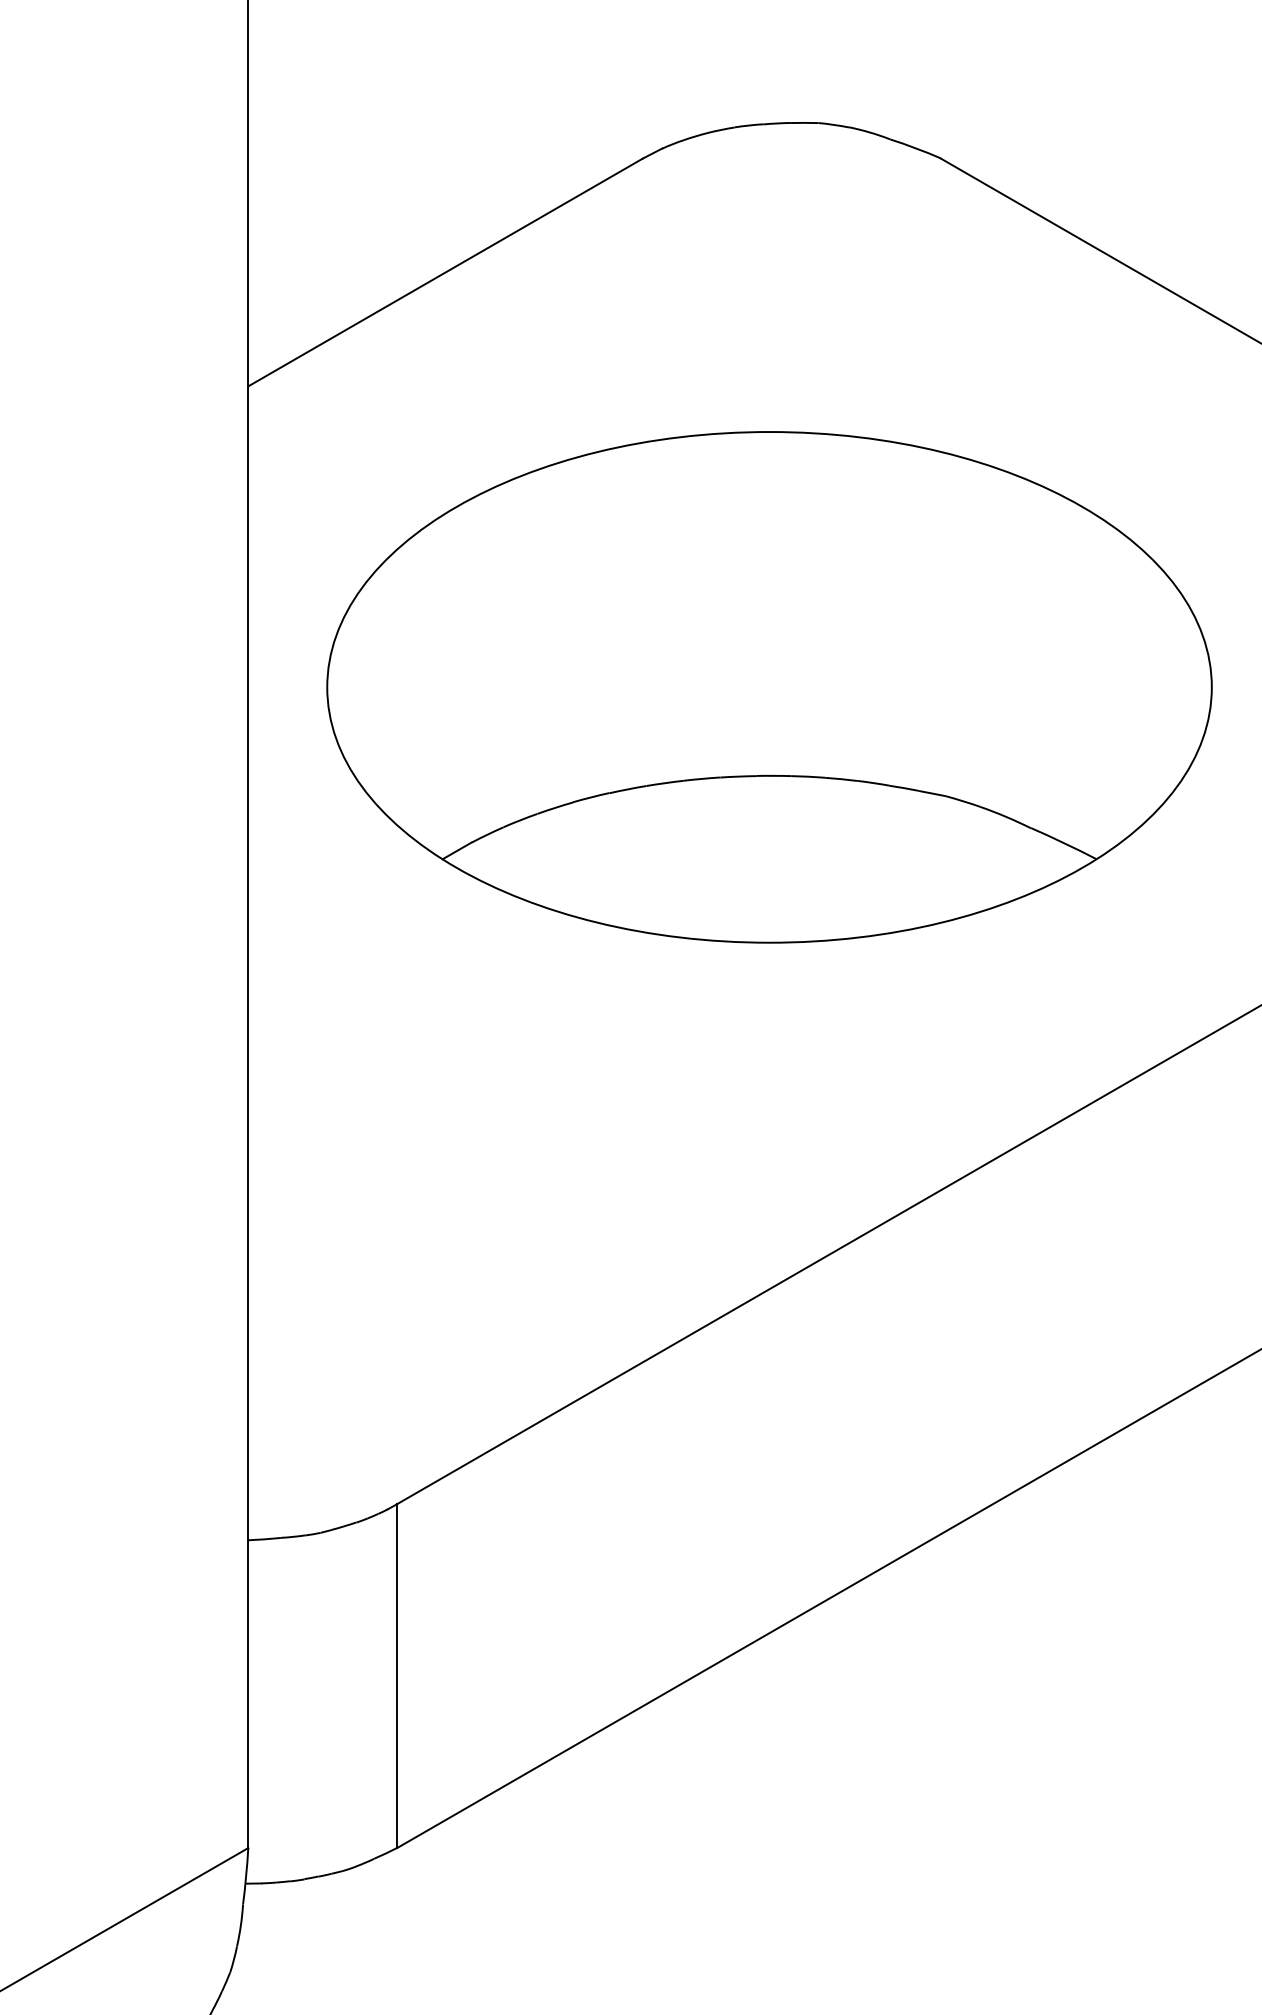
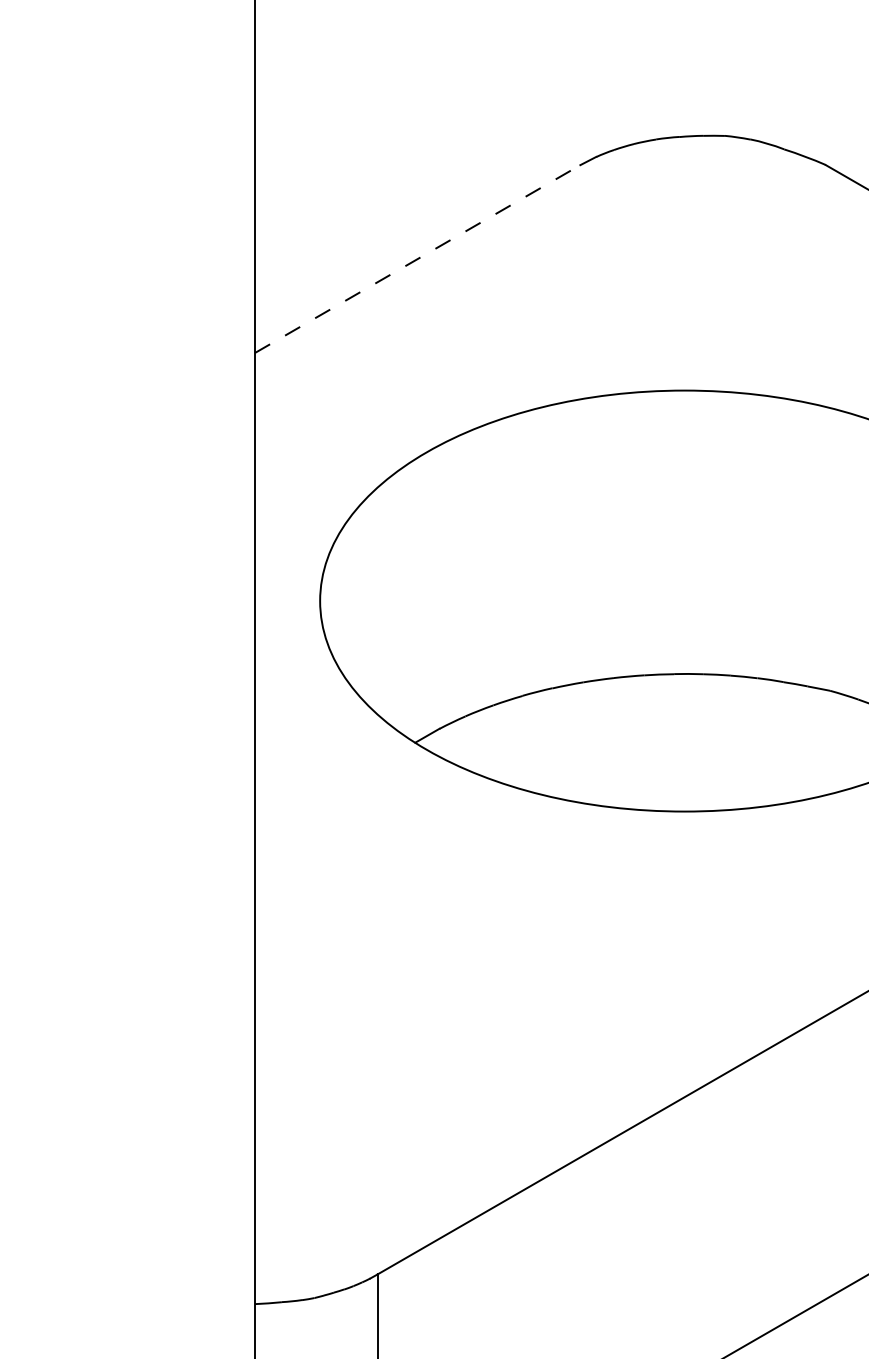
line: (445, 272) -> (417, 259), solid -> dashed

